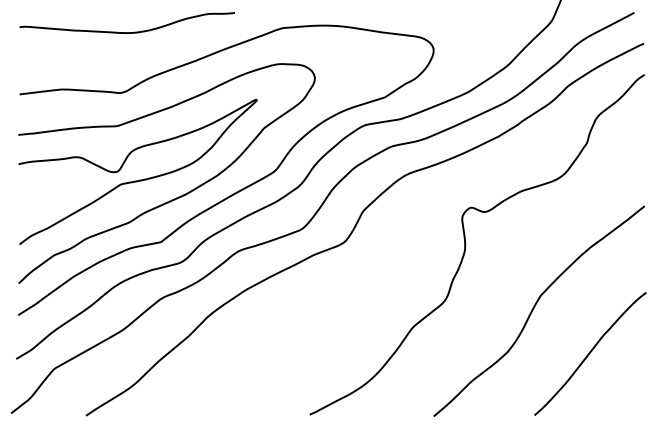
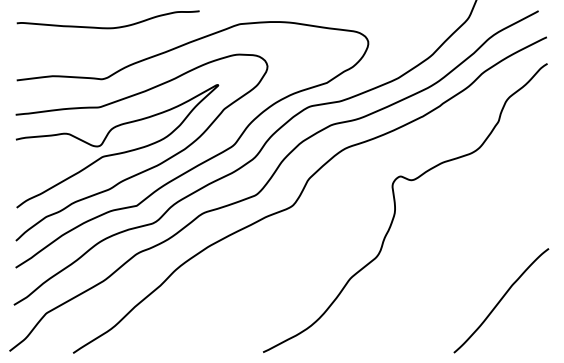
curve: (534, 308) -> (453, 262), removed

